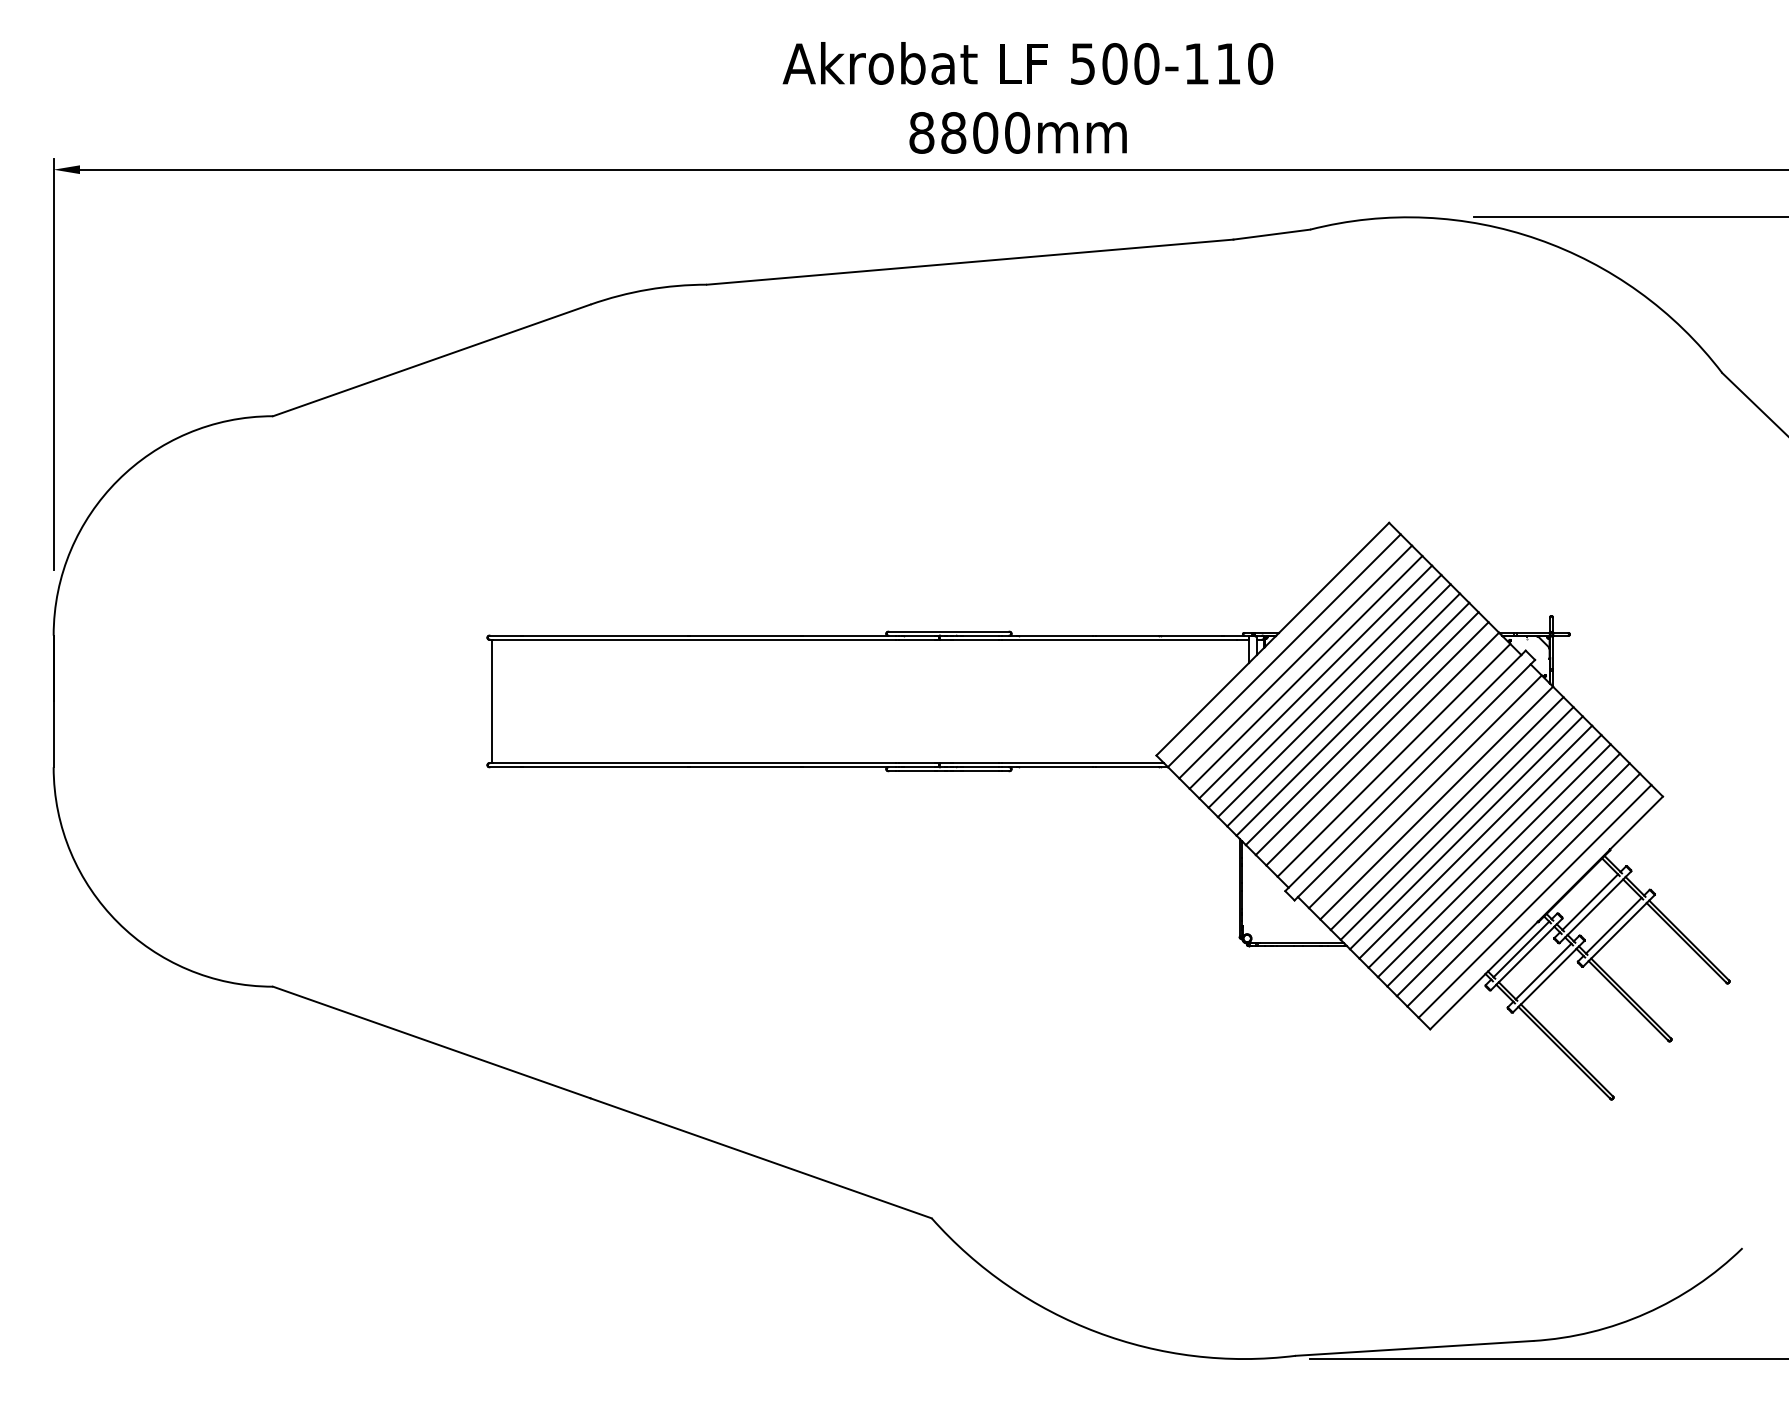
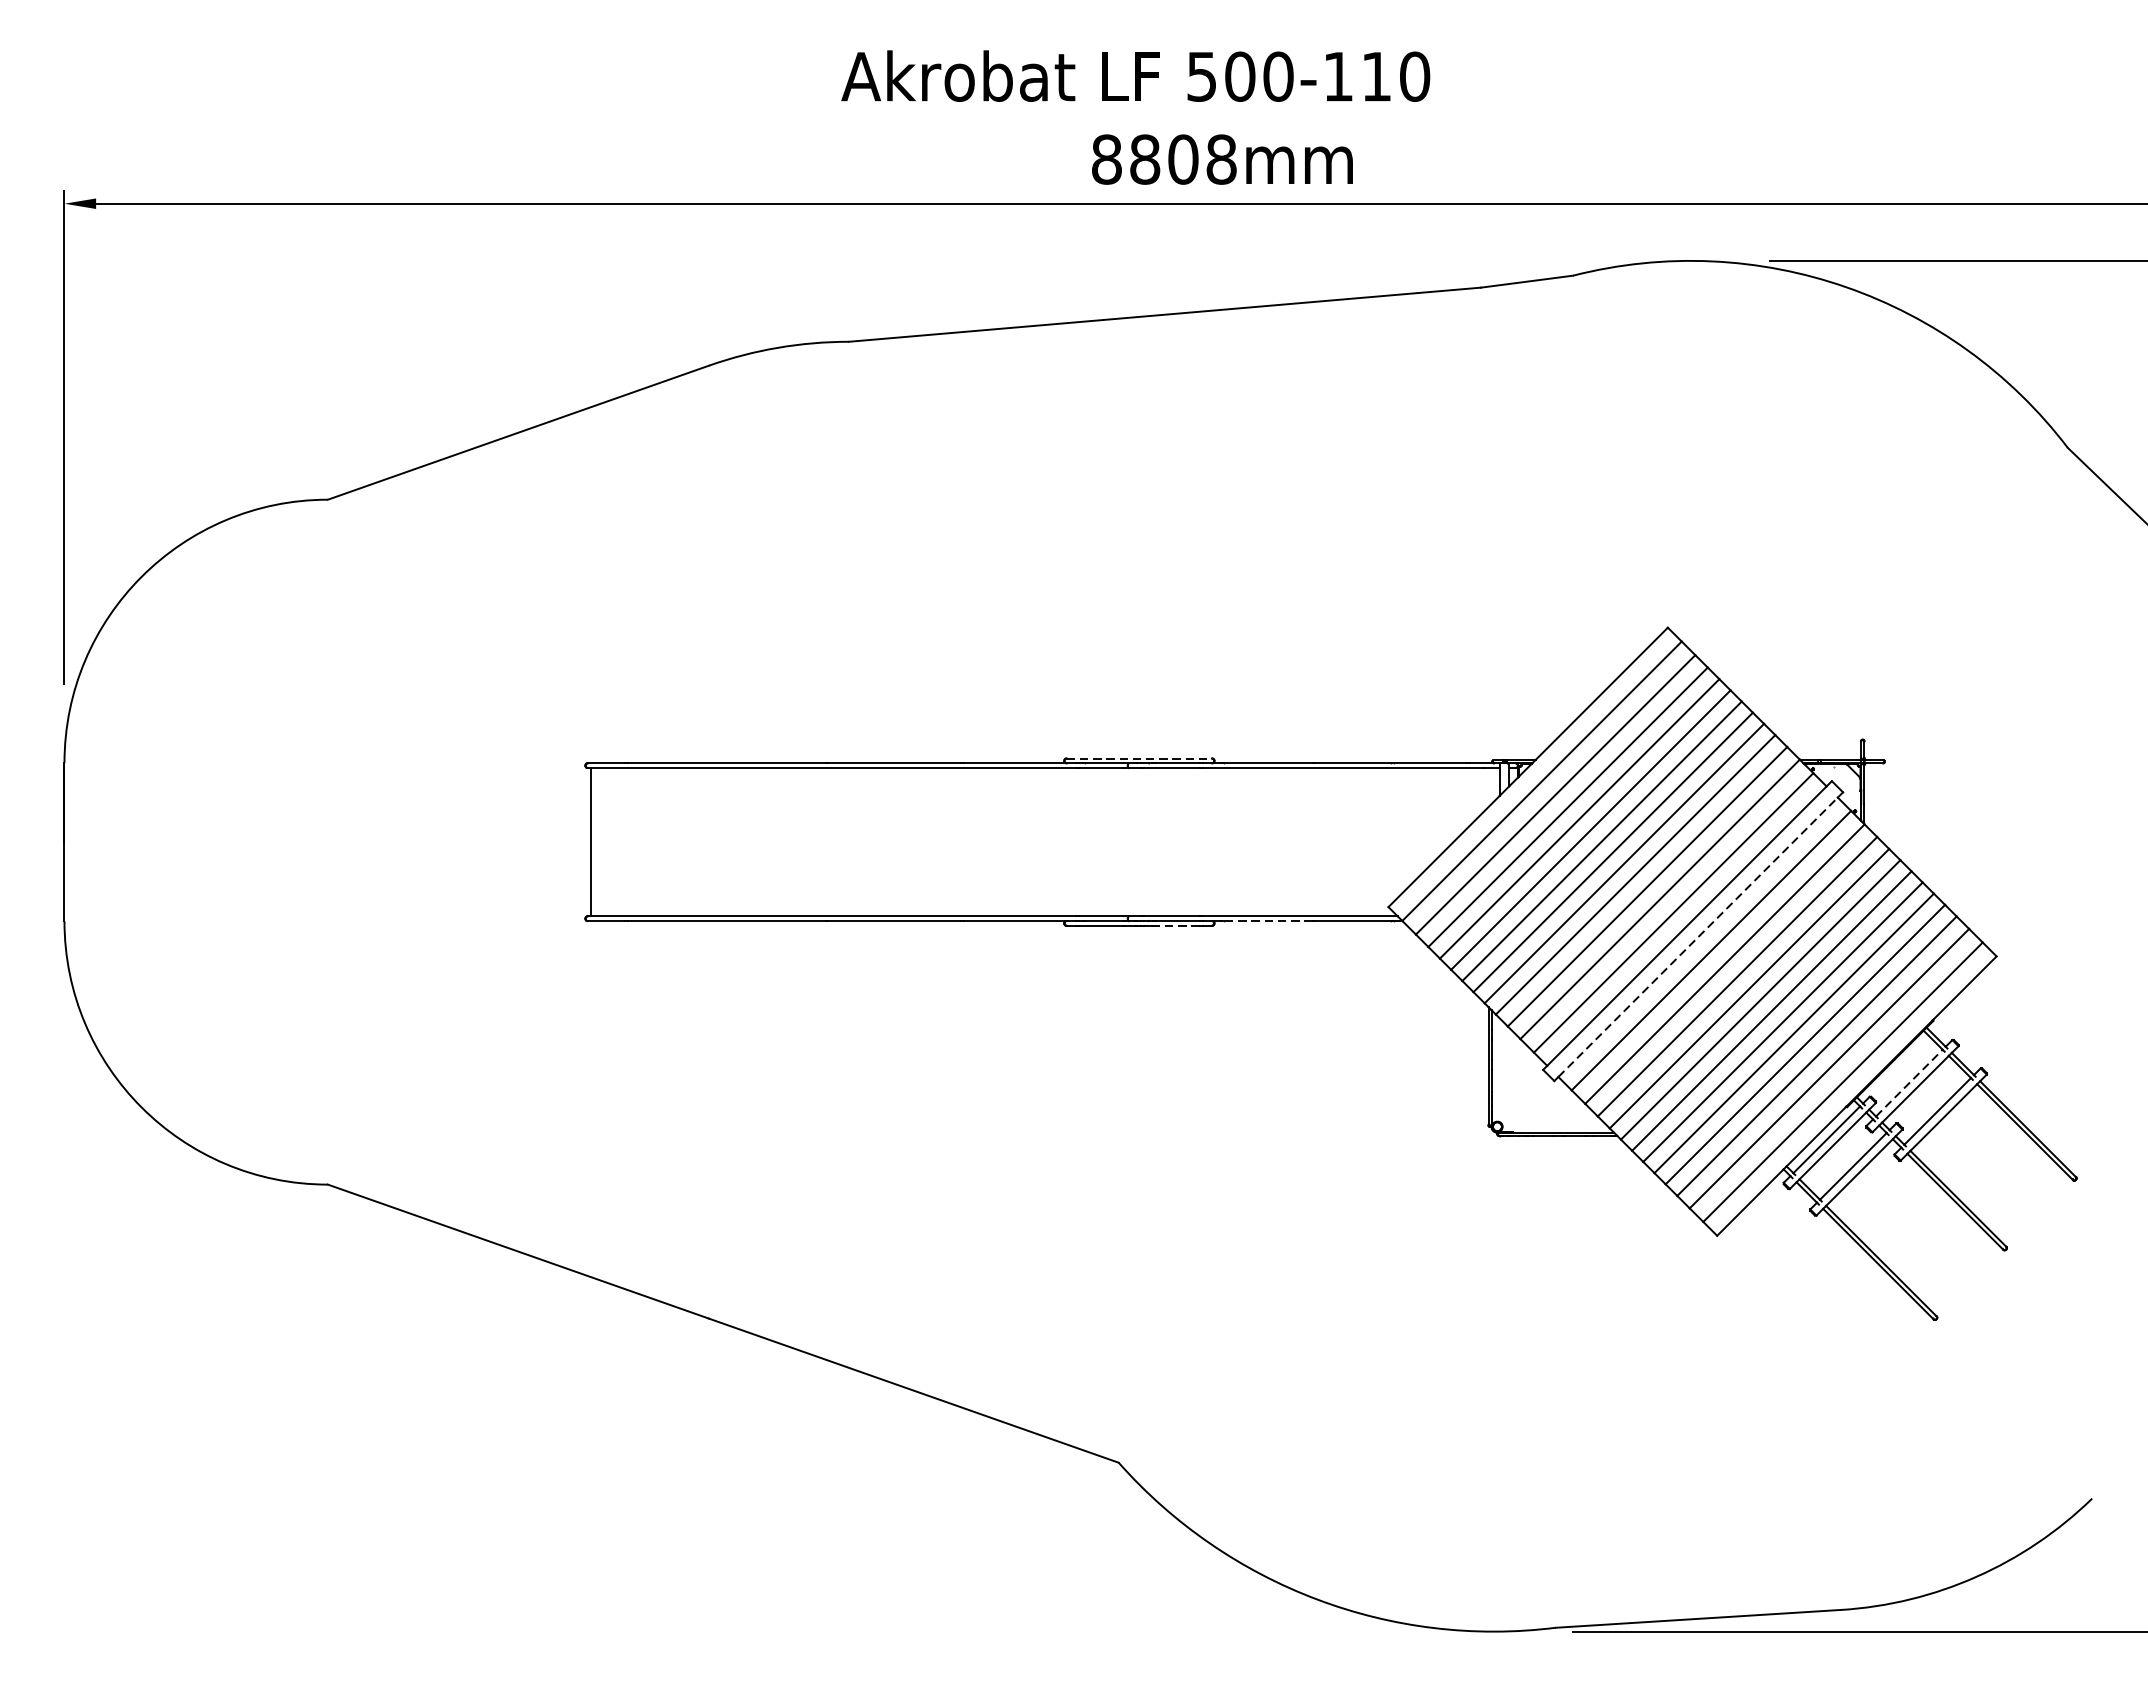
text: (1027, 63) -> (1135, 76), moved
text: (1017, 132) -> (1221, 159), 8800mm -> 8808mm
line: (949, 631) -> (1140, 758), solid -> dashed
line: (1055, 767) -> (1267, 921), solid -> dashed
line: (980, 771) -> (1177, 926), solid -> dashed
line: (1414, 780) -> (1698, 937), solid -> dashed
line: (1590, 901) -> (1909, 1082), solid -> dashed

